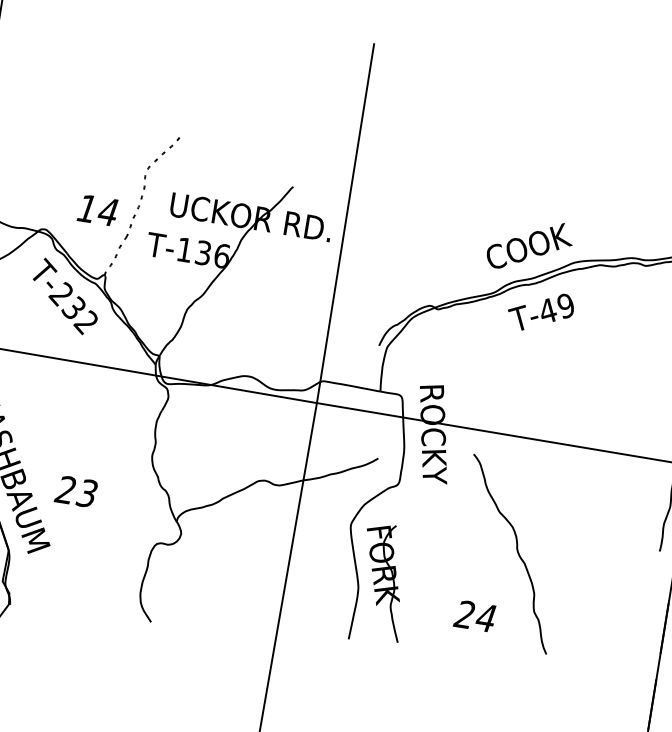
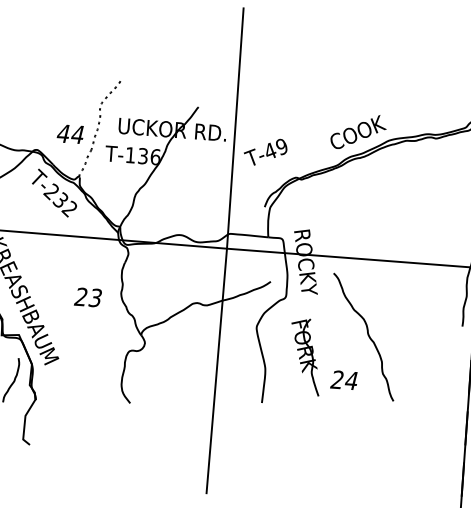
text: (85, 208) -> (62, 133), 14 -> 44
text: (540, 310) -> (265, 151), moved
text: (75, 491) -> (87, 297), moved
part: (383, 582) -> (305, 357), moved

